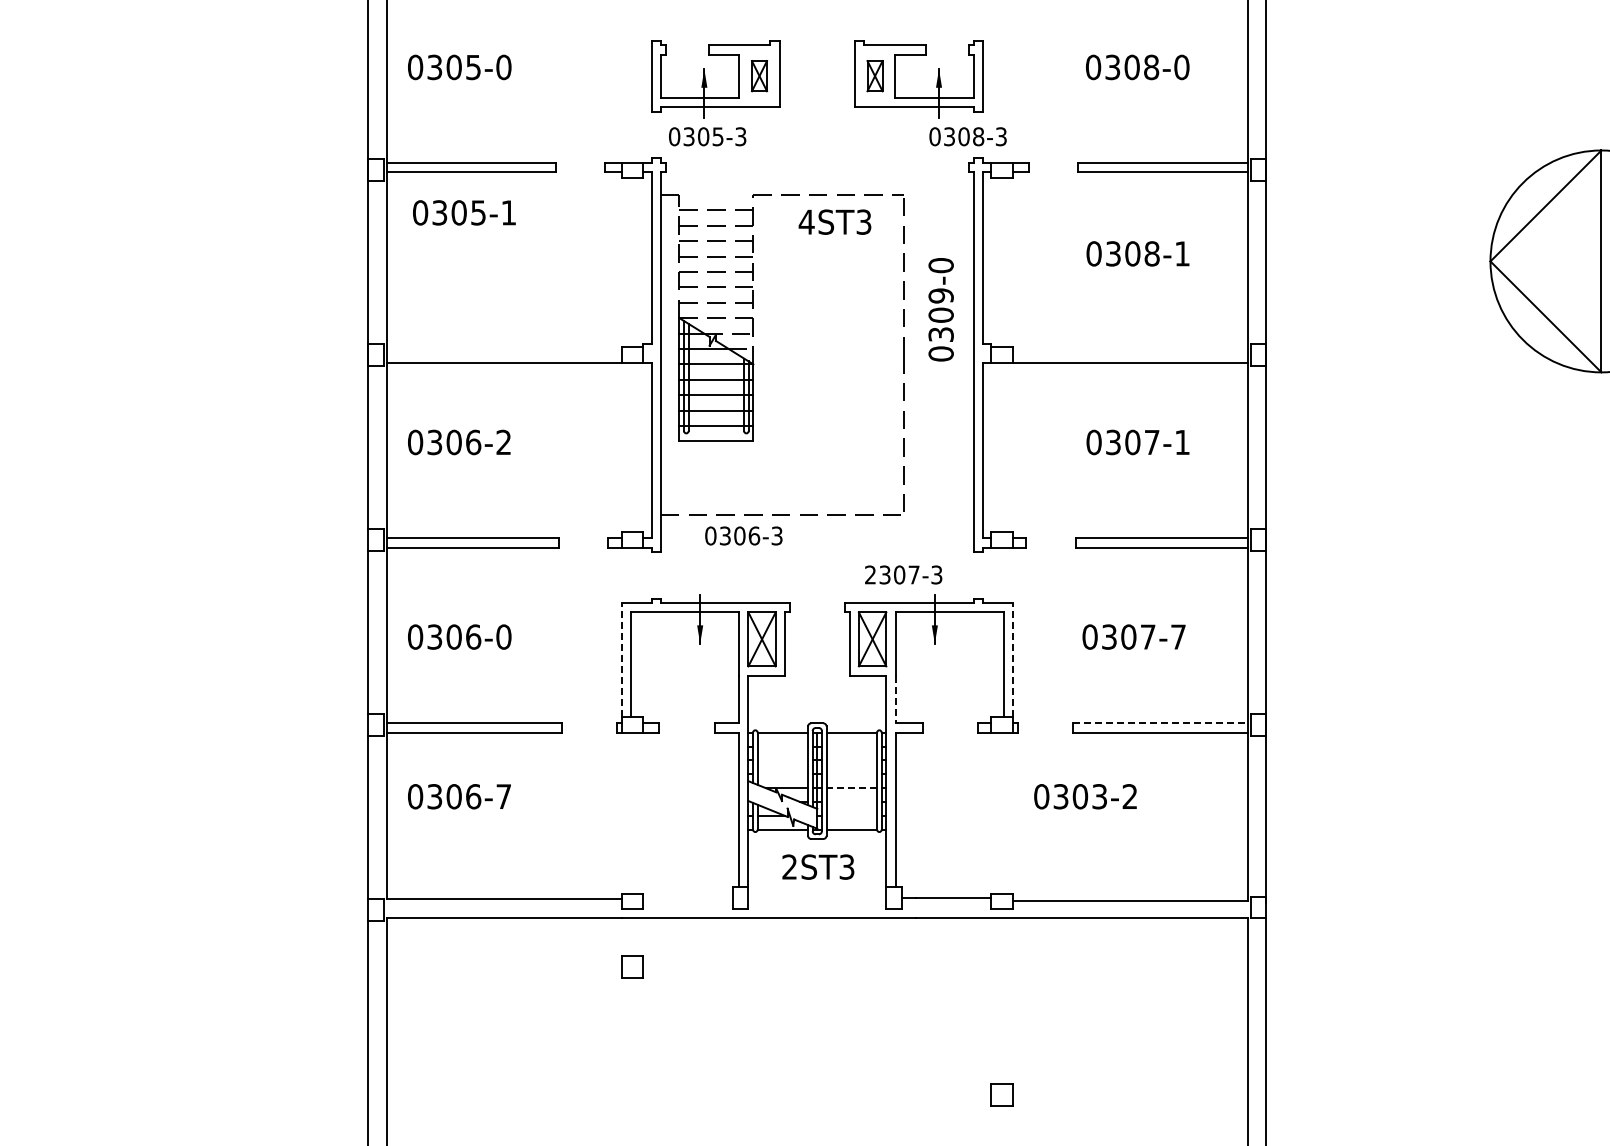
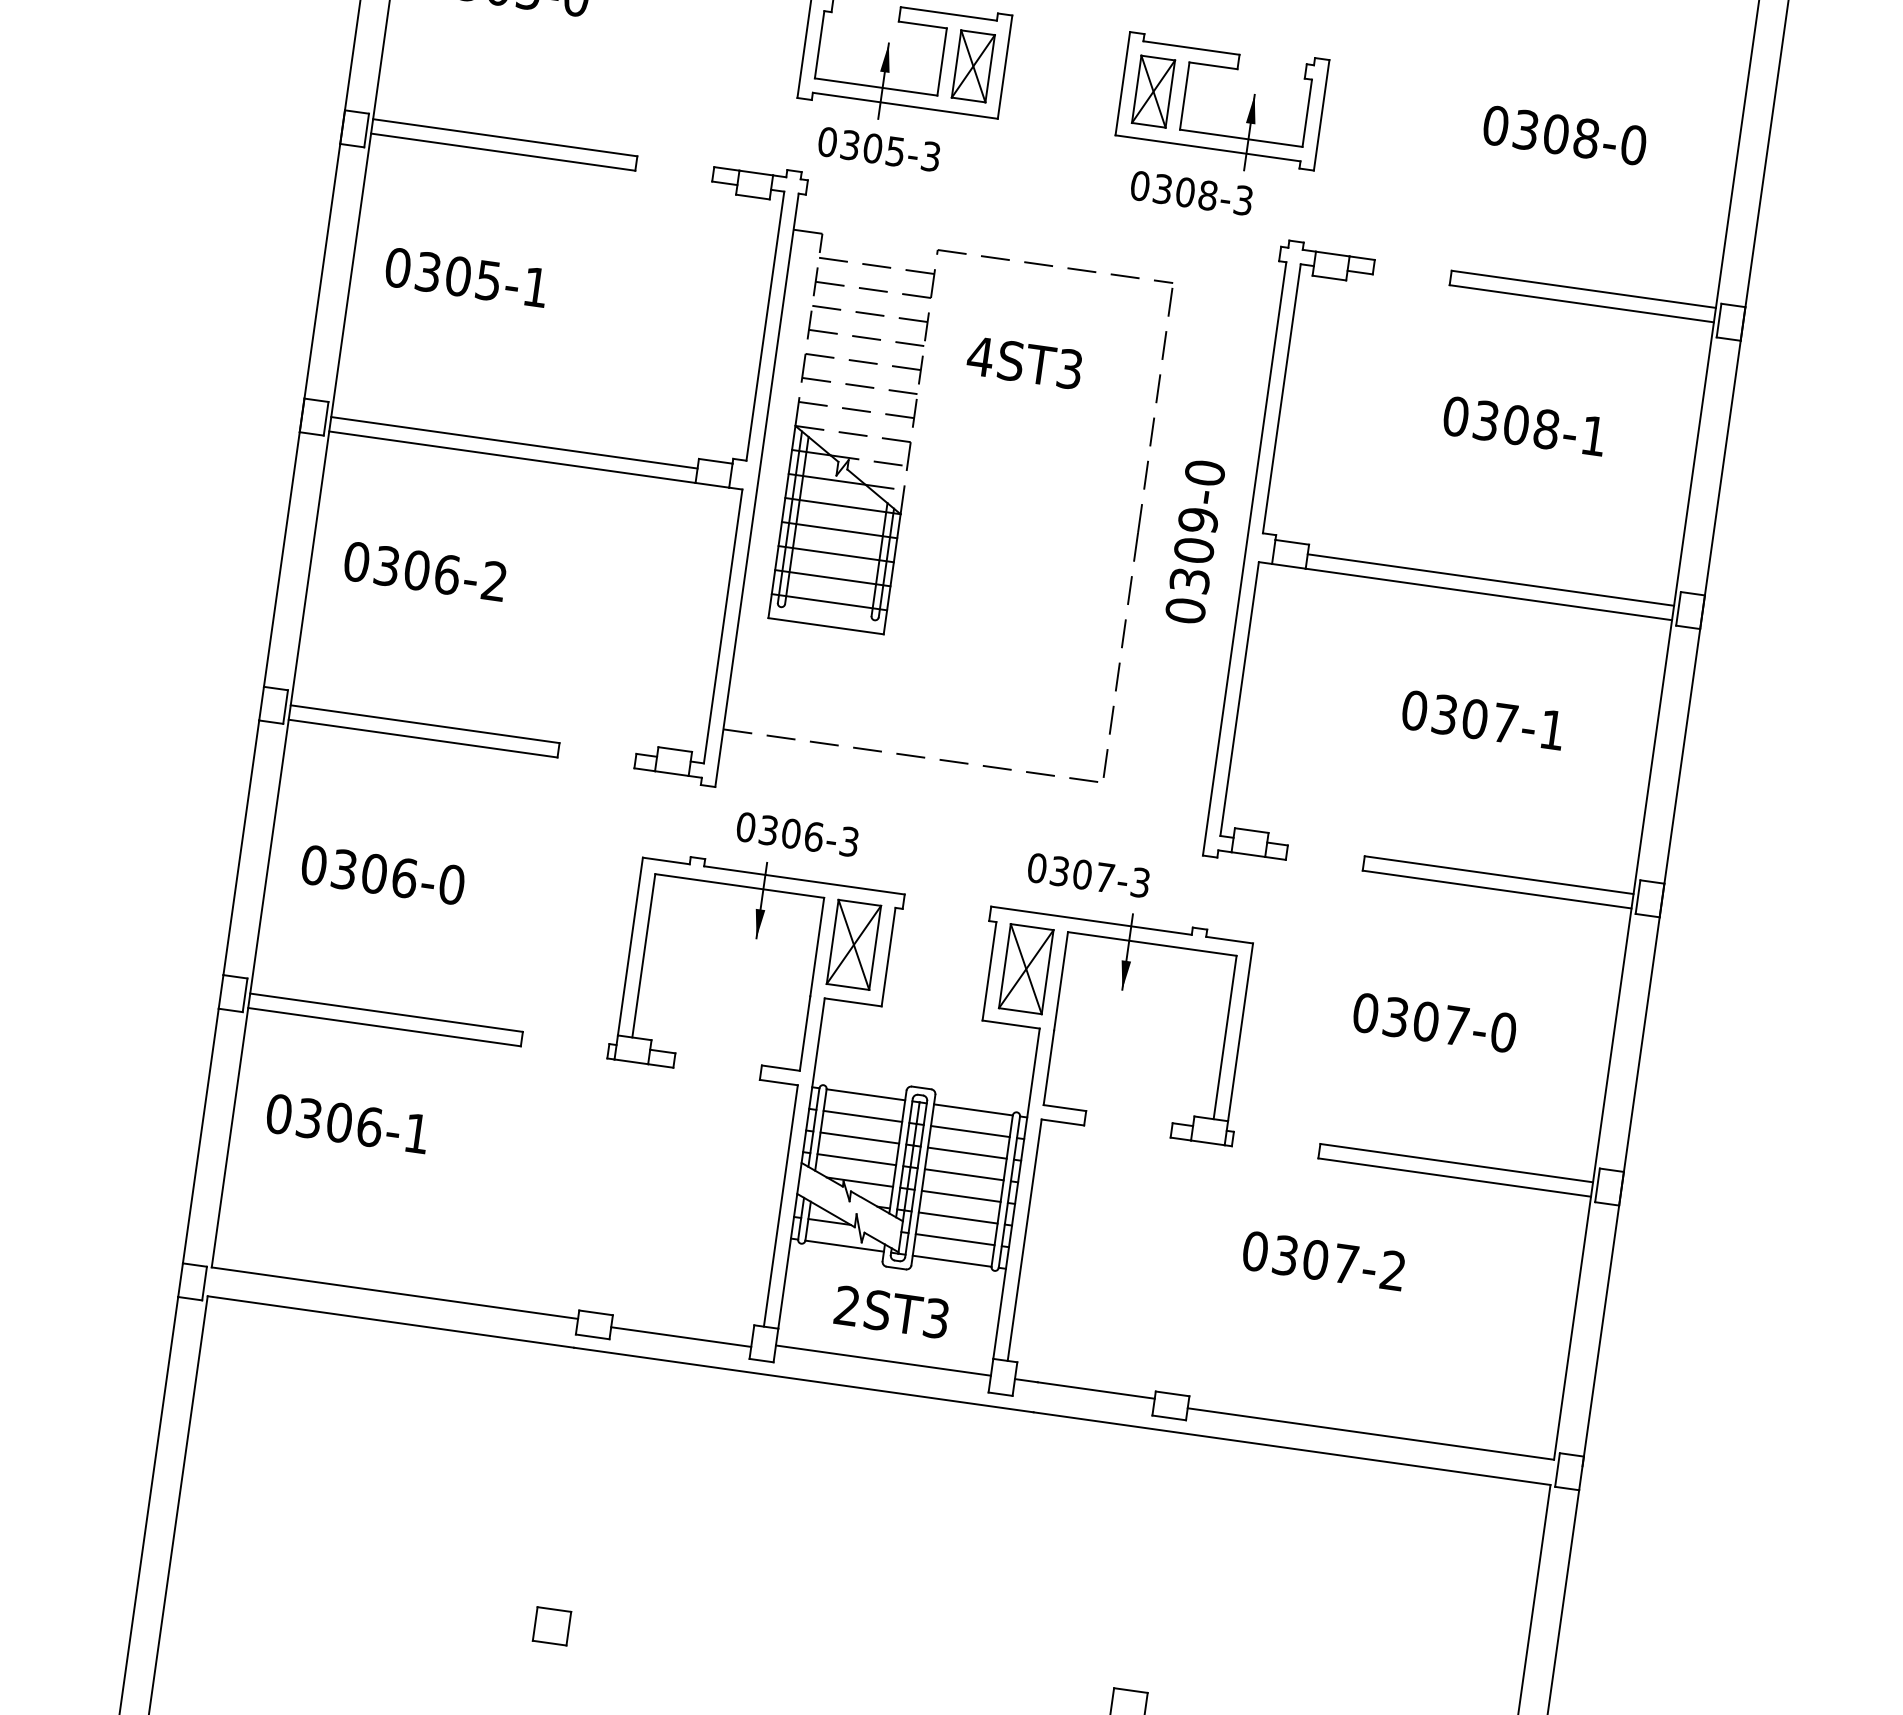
part: (759, 75) -> (973, 65), size x1.43
part: (874, 75) -> (1152, 90), size x1.43
text: (967, 136) -> (1190, 192), moved
text: (464, 212) -> (466, 276), moved
text: (834, 221) -> (1024, 361), moved
text: (940, 309) -> (1194, 541), moved
line: (503, 353) -> (513, 442), added
line: (1129, 353) -> (1489, 579), added
text: (743, 535) -> (797, 833), moved
text: (870, 574) -> (1037, 867), 2307-3 -> 0307-3
text: (1178, 636) -> (1503, 1031), 0307-7 -> 0307-0
line: (621, 659) -> (630, 945), dashed -> solid
line: (1012, 659) -> (1239, 1031), dashed -> solid
line: (895, 699) -> (1048, 1067), dashed -> solid
line: (1161, 723) -> (1458, 1163), dashed -> solid
line: (782, 746) -> (862, 1116), added
line: (851, 746) -> (969, 1131), added
line: (782, 760) -> (859, 1138), added
line: (851, 760) -> (966, 1153), added
line: (782, 774) -> (856, 1159), added
line: (851, 774) -> (963, 1175), added
line: (851, 788) -> (960, 1196), dashed -> solid
text: (503, 796) -> (416, 1133), 0306-7 -> 0306-1
text: (1099, 796) -> (1345, 1263), 0303-2 -> 0307-2
line: (851, 801) -> (957, 1217), added
line: (851, 815) -> (954, 1239), added
line: (817, 898) -> (883, 1360), added
line: (688, 901) -> (681, 1337), added
part: (632, 966) -> (552, 1626), moved

